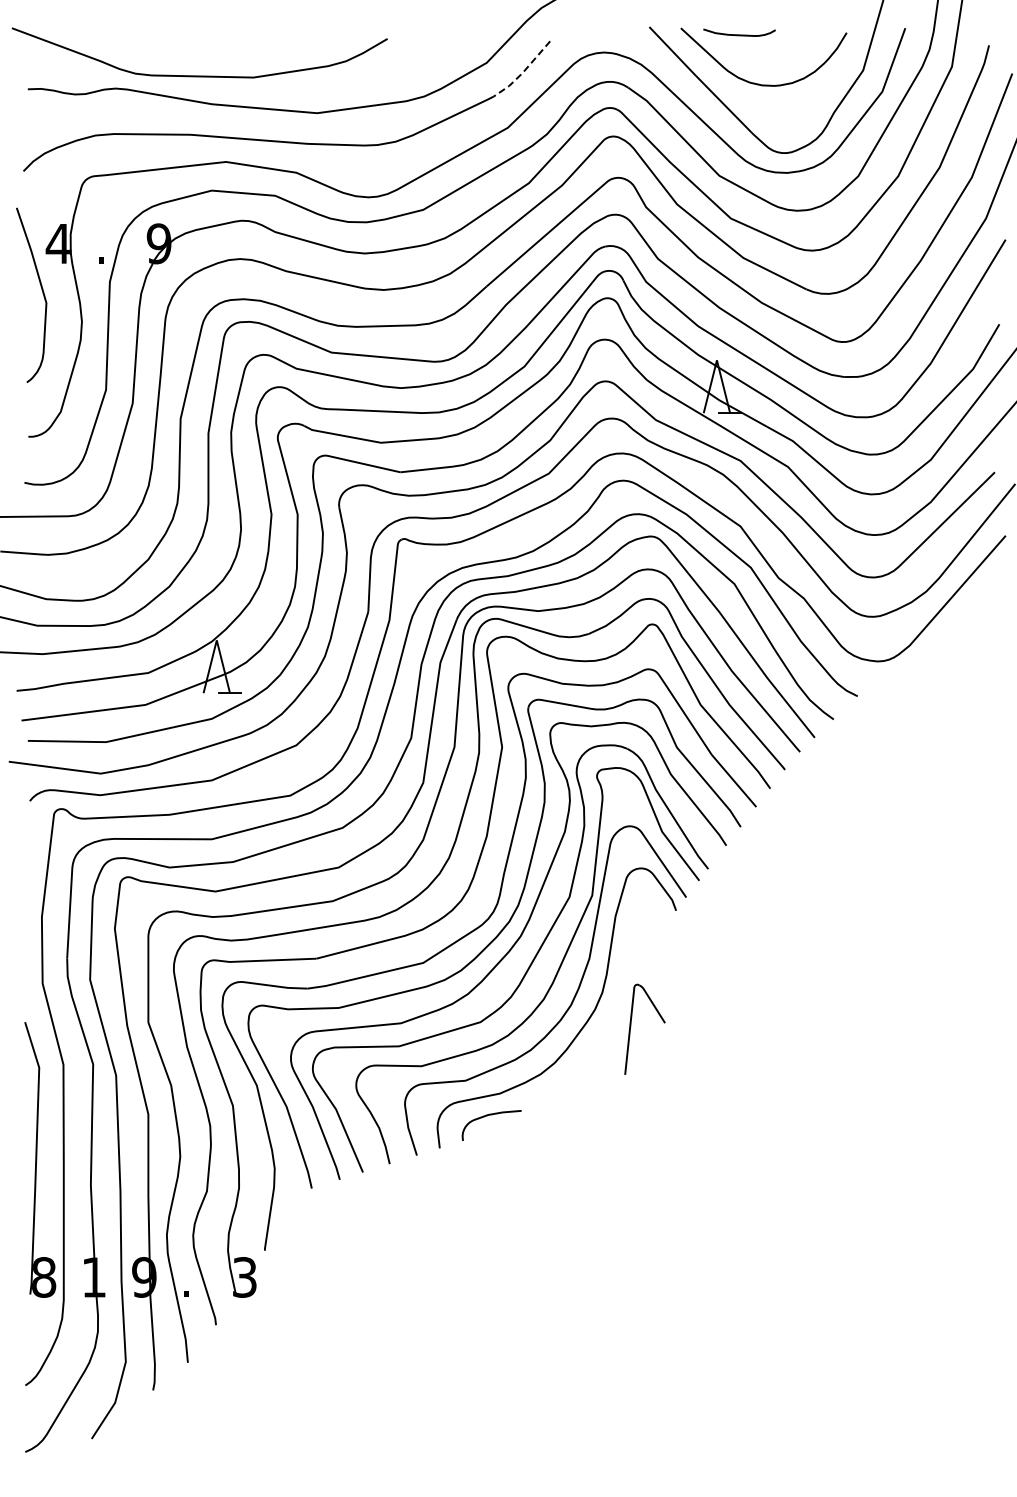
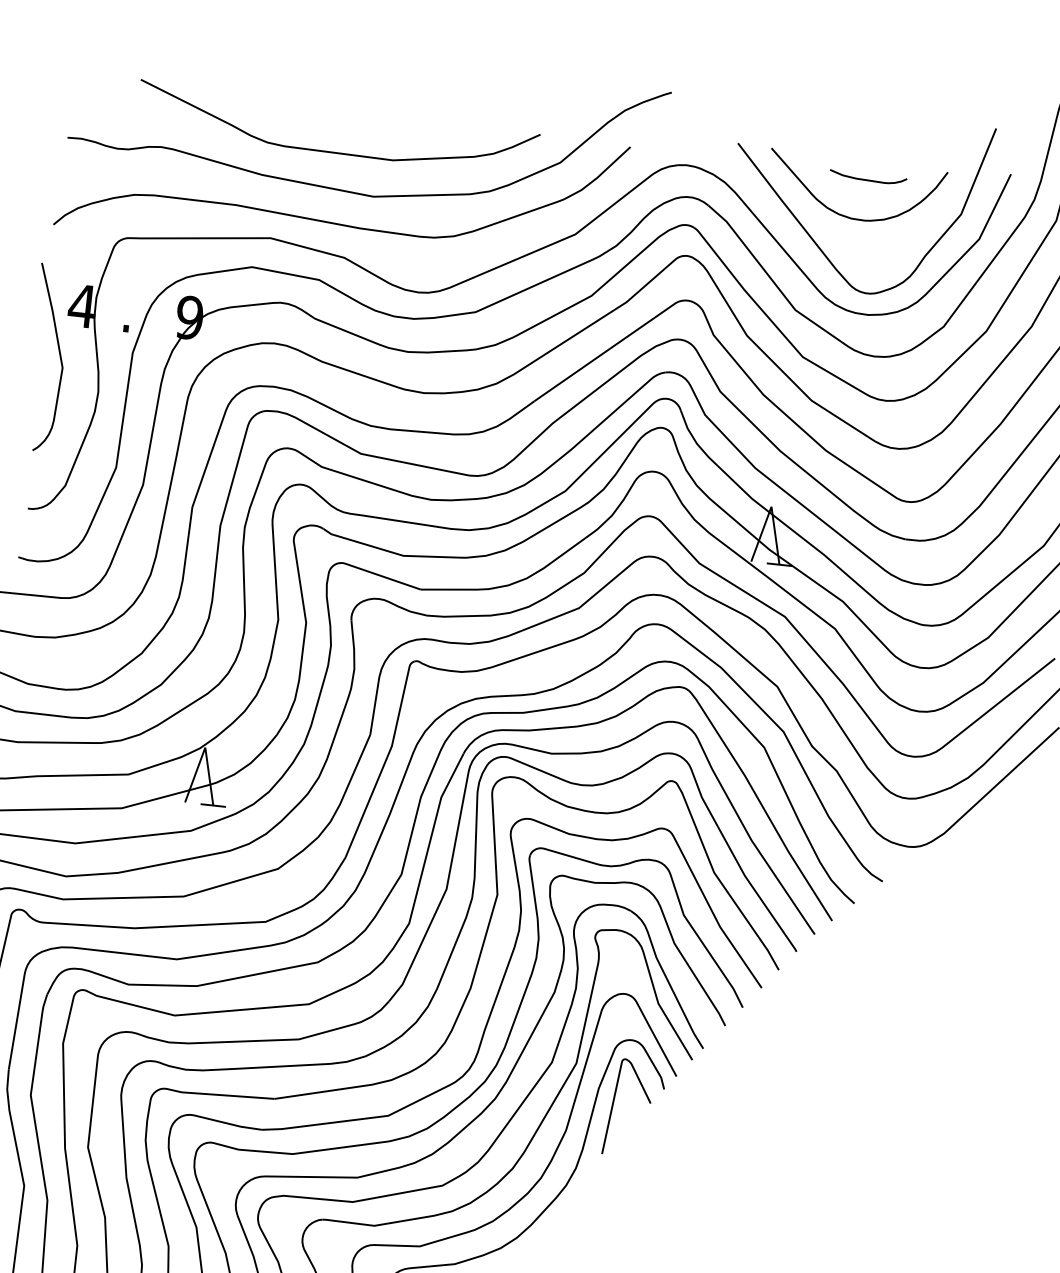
curve: (739, 34) -> (868, 179), moved
line: (523, 72) -> (598, 177), dashed -> solid
curve: (199, 75) -> (335, 151), moved
part: (631, 1027) -> (614, 1104), moved

